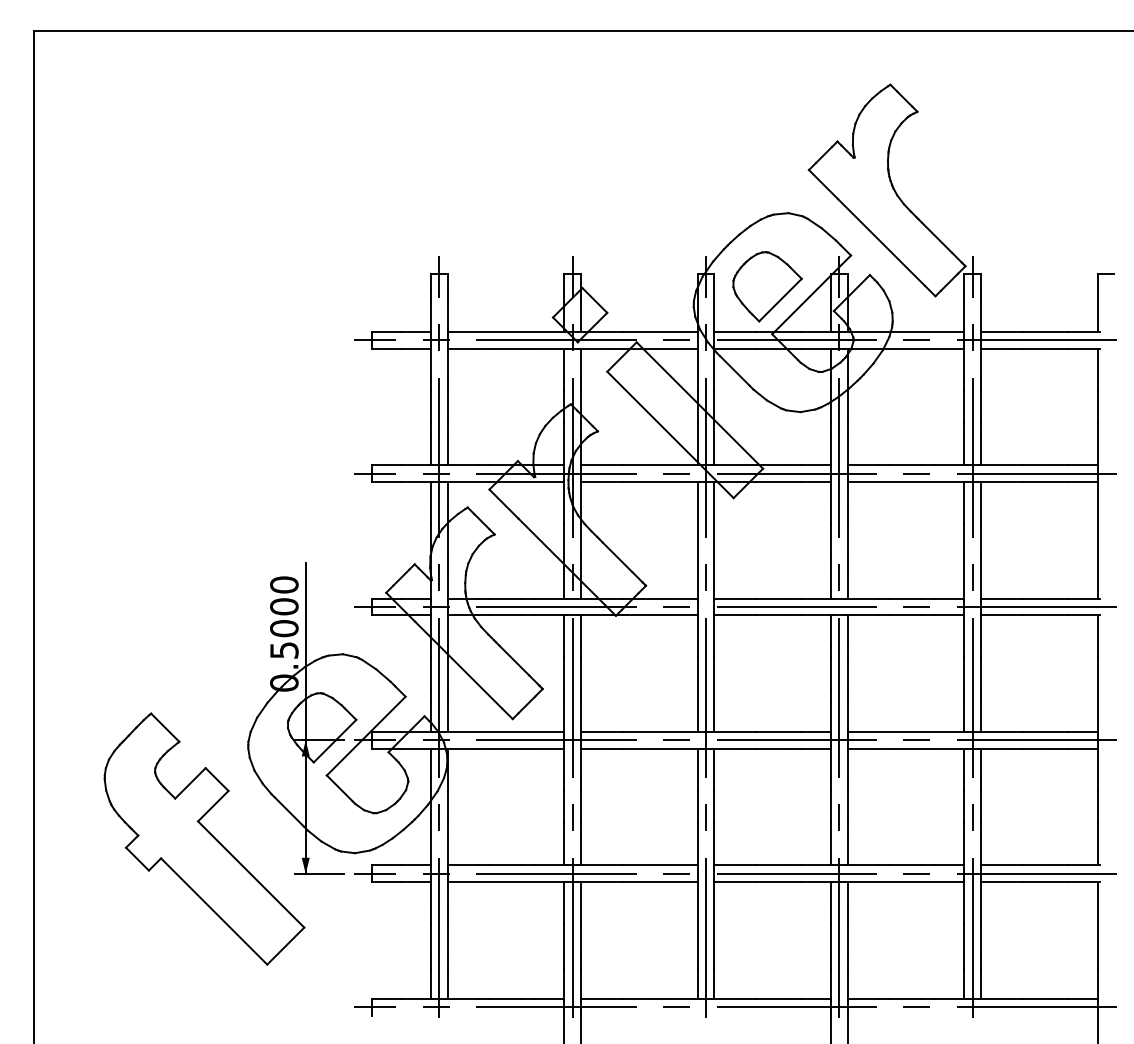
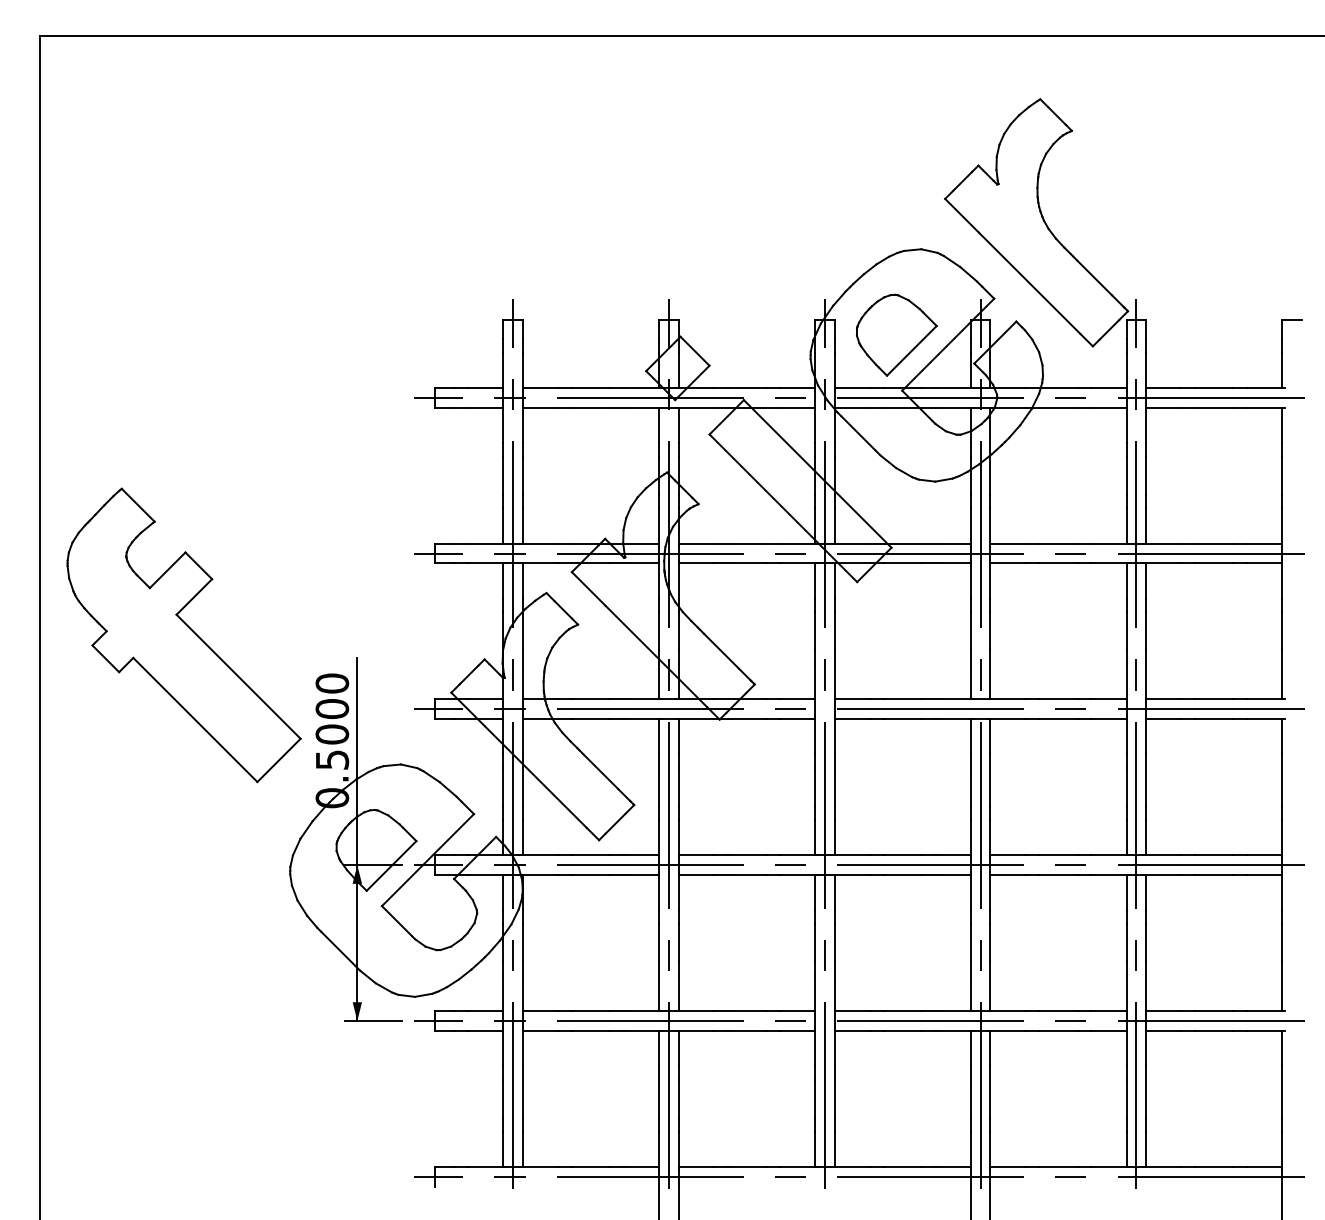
part: (204, 839) -> (183, 635), moved

